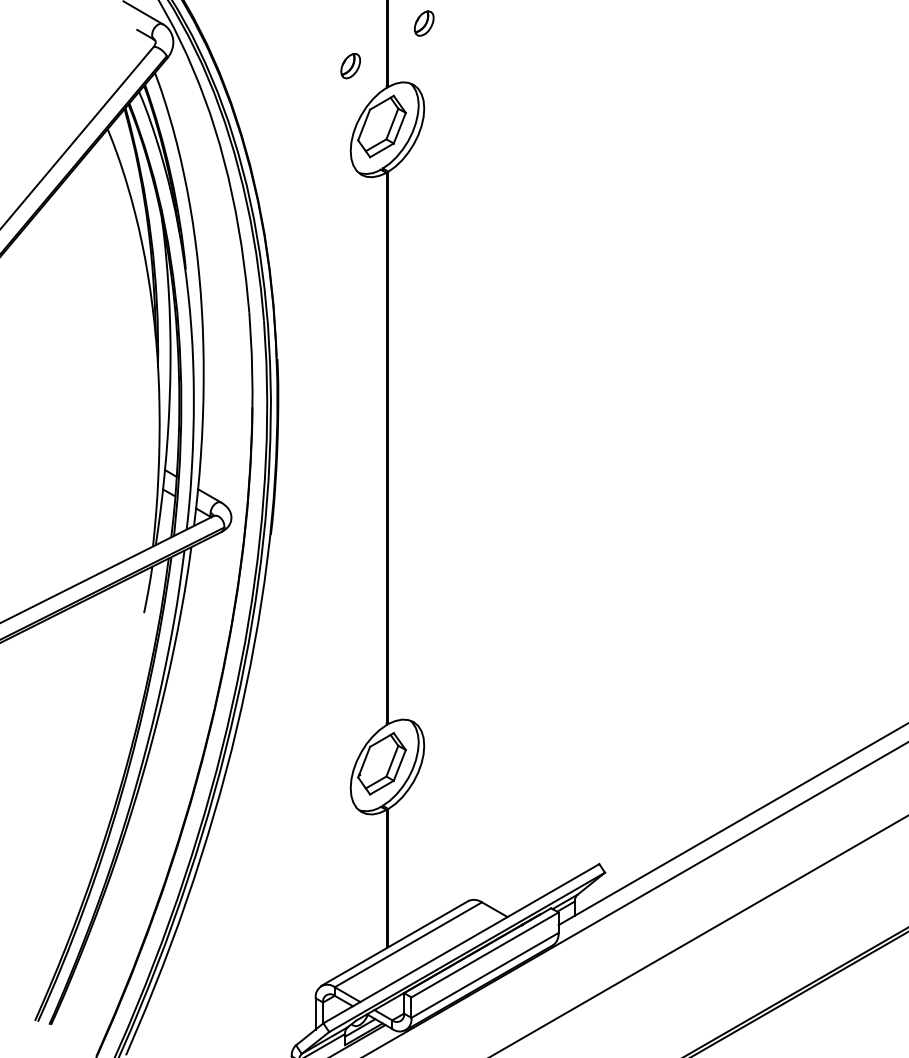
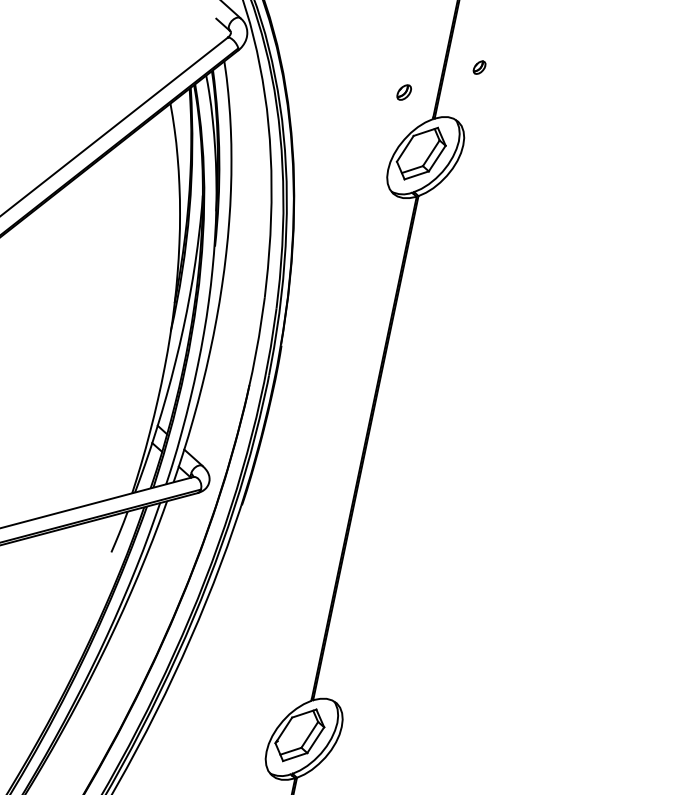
part: (424, 23) -> (479, 67), size x0.6
part: (350, 66) -> (404, 92), size x0.7

